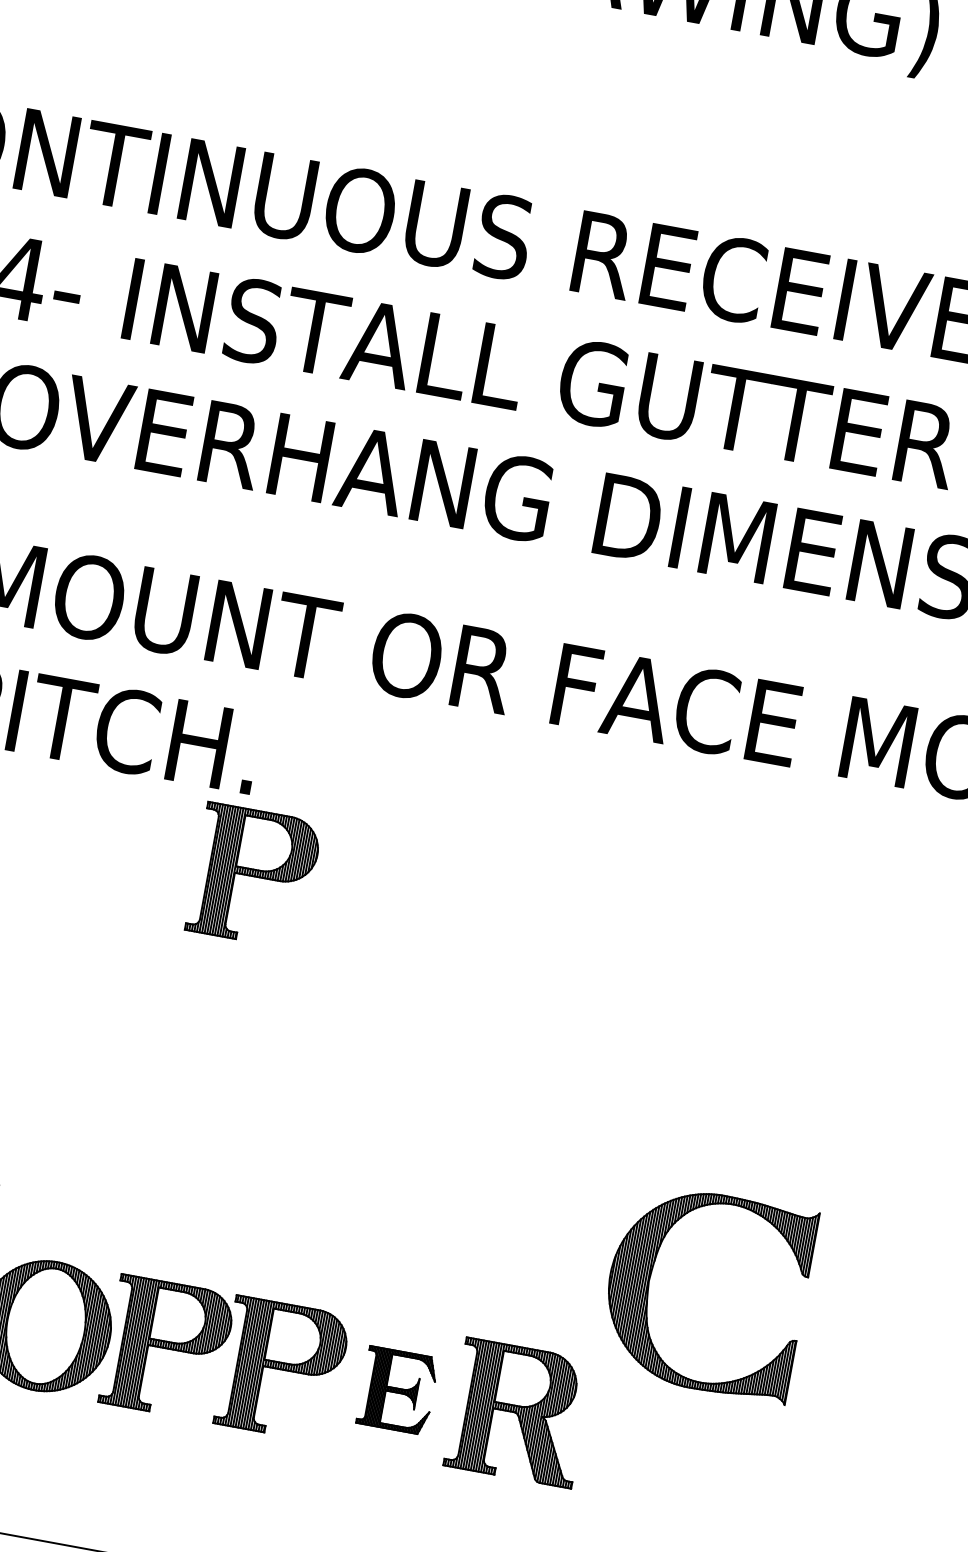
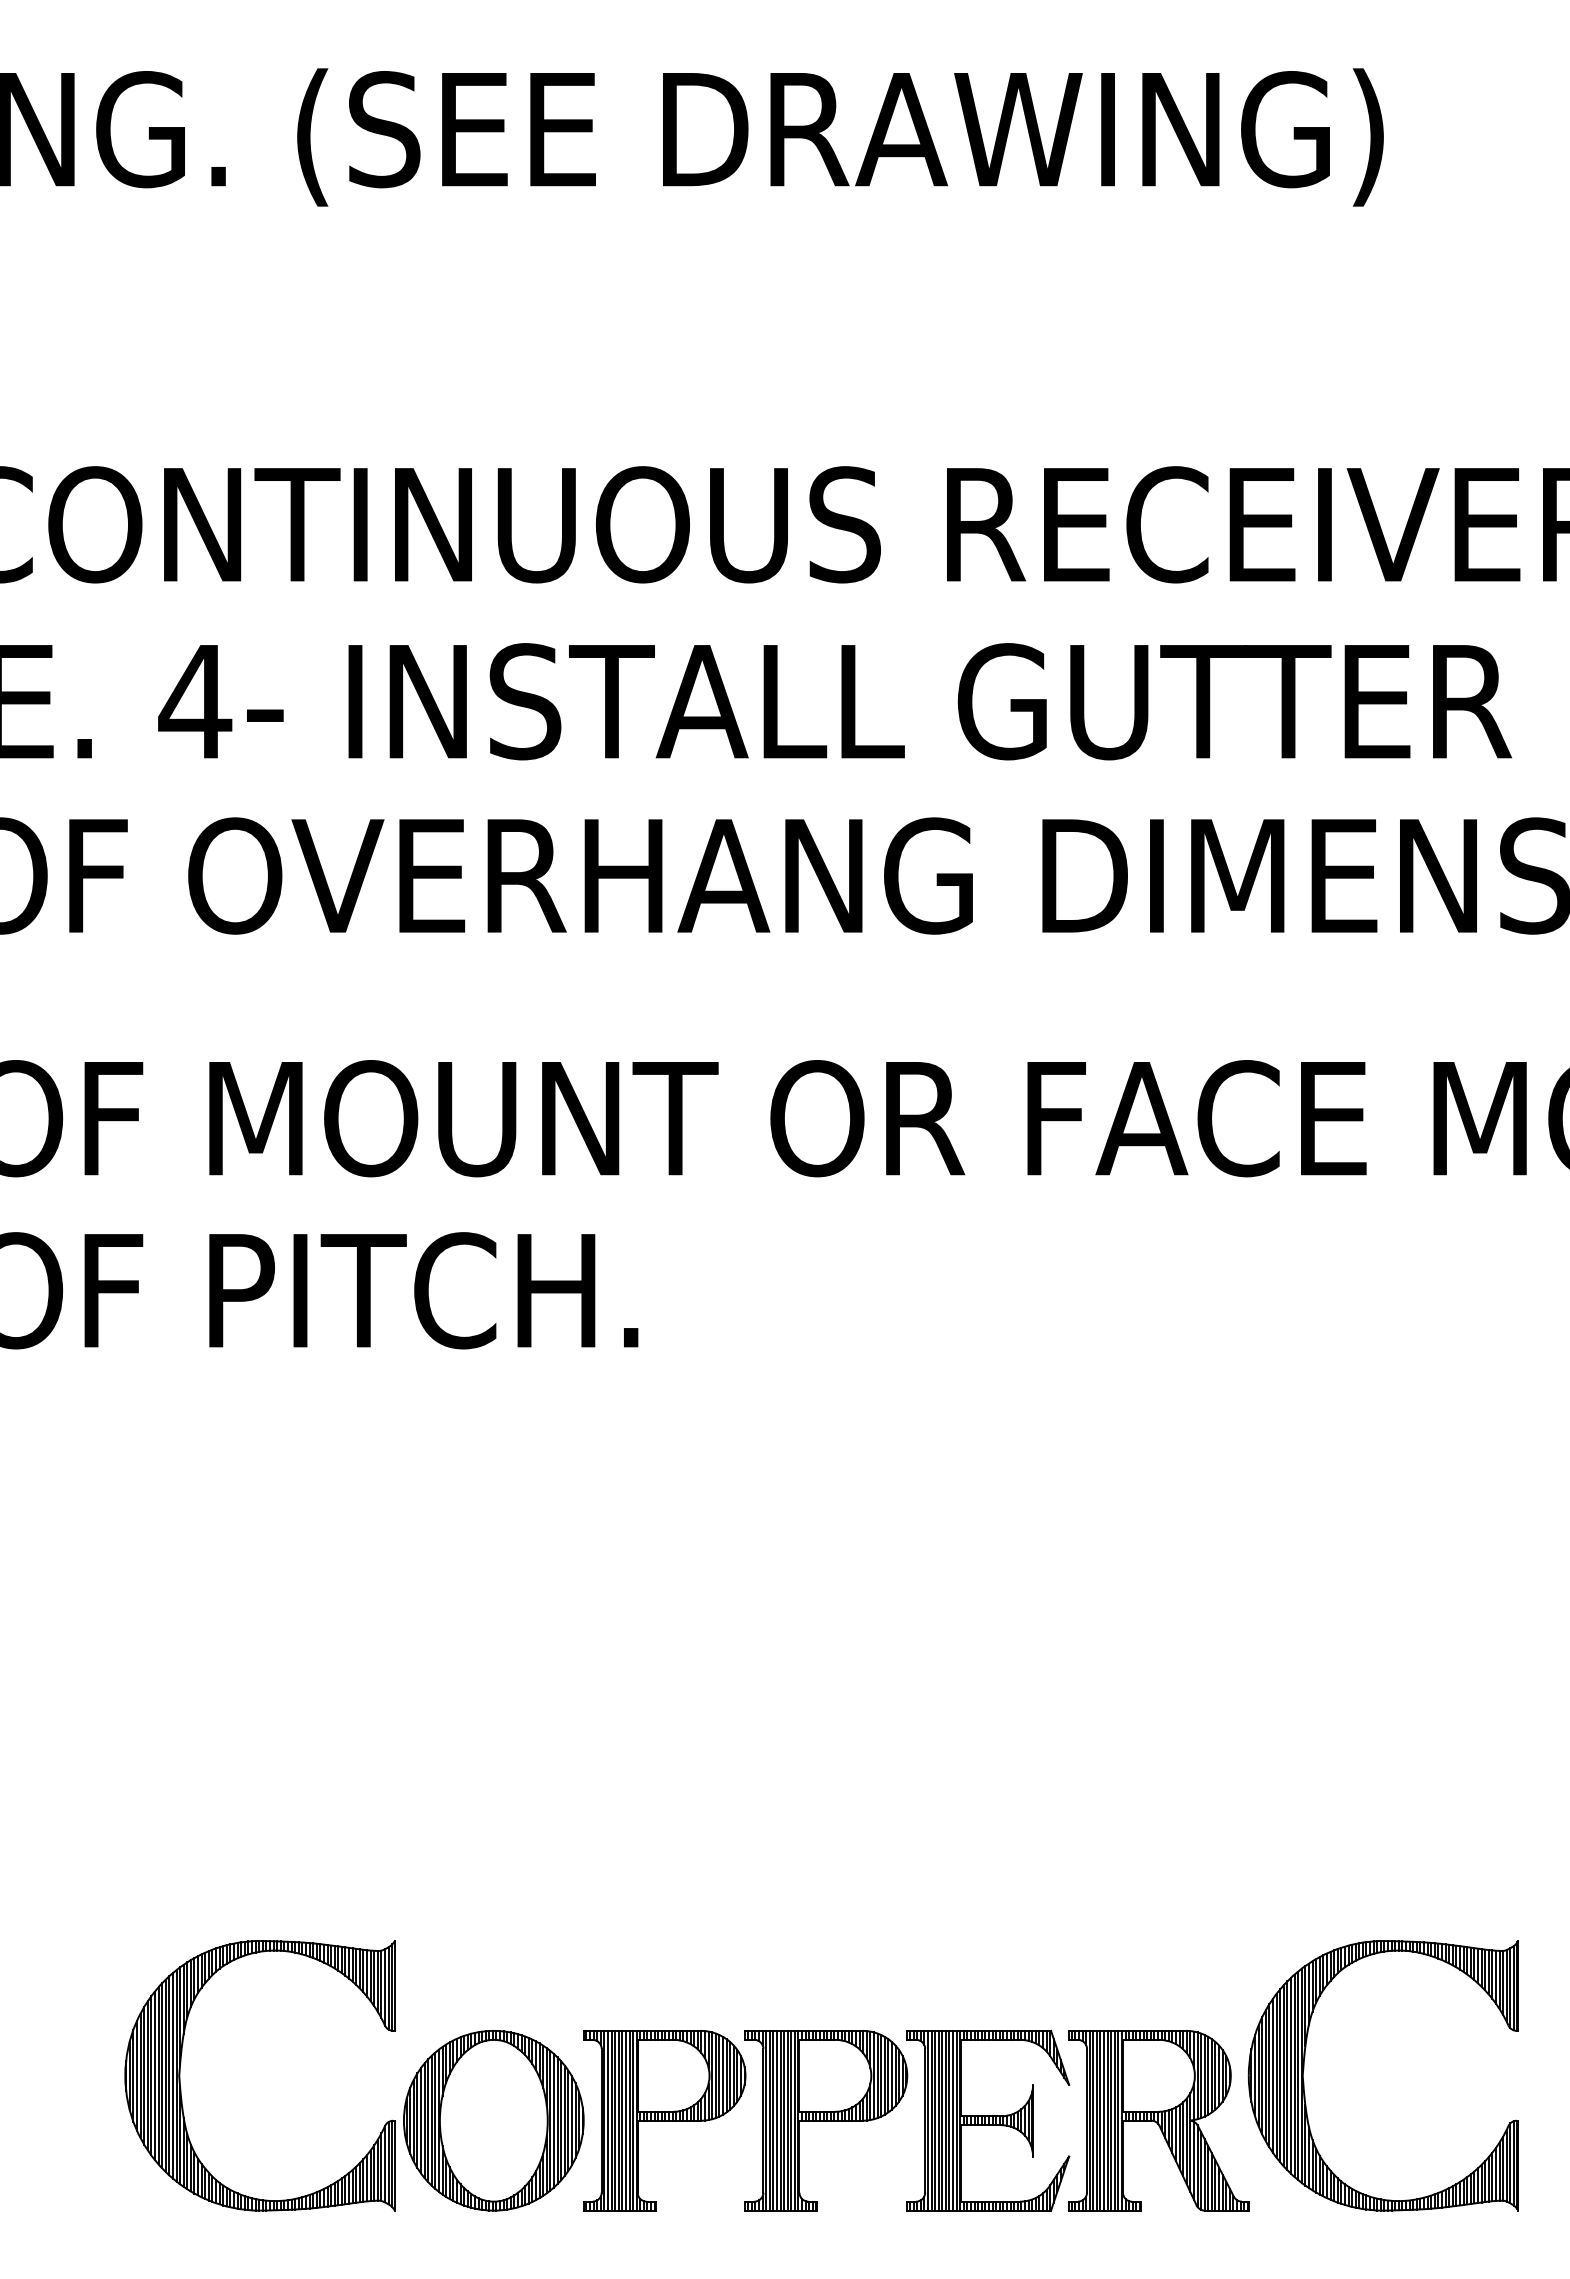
part: (254, 876) -> (664, 1456), removed
part: (650, 1276) -> (1304, 2069), moved
part: (397, 1390) -> (988, 2120), size x1.67

